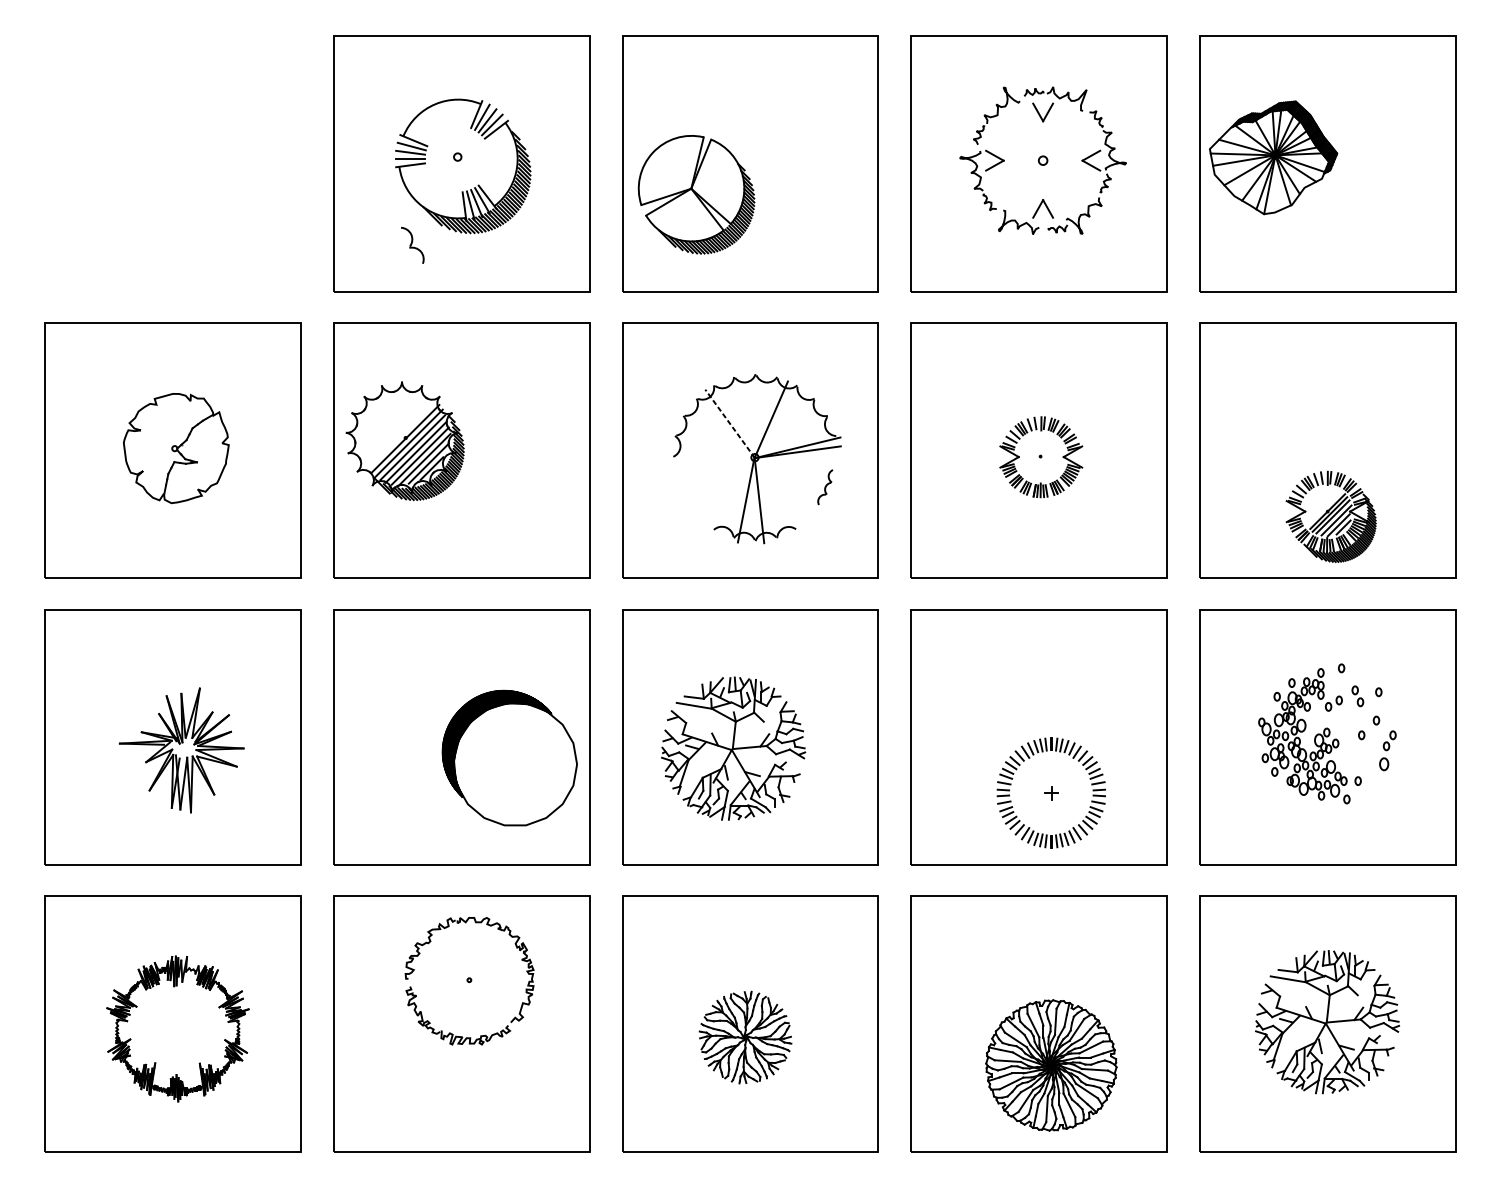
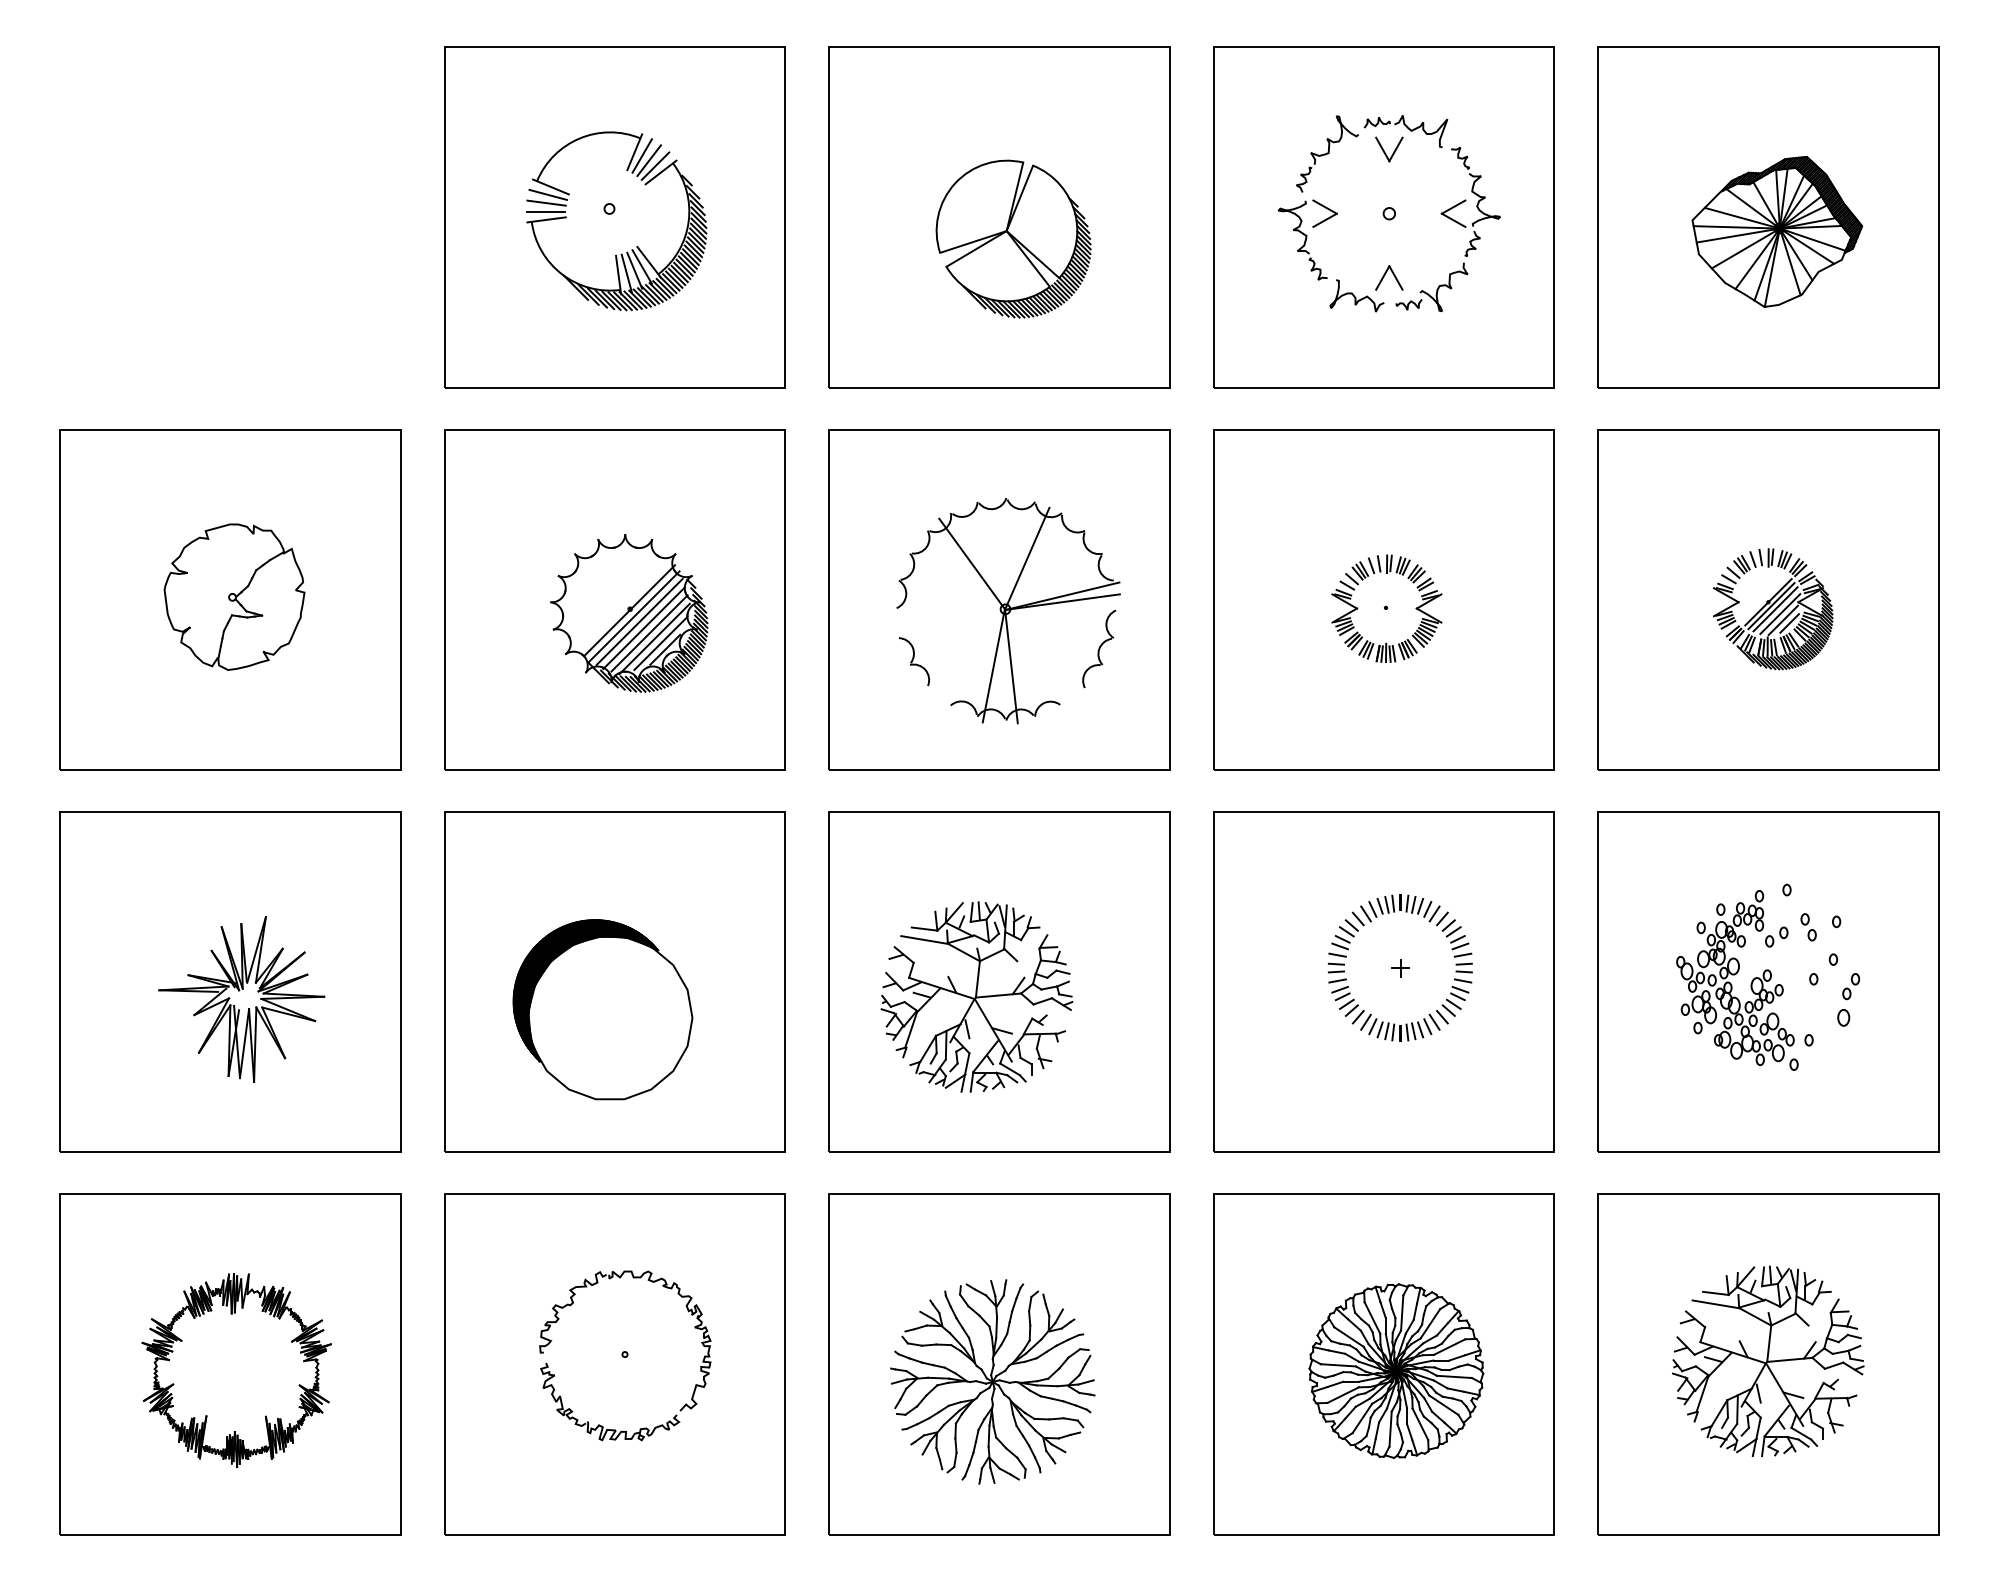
part: (1273, 157) -> (1777, 231), moved
part: (696, 194) -> (1013, 238), moved
part: (412, 245) -> (914, 661), moved
line: (730, 423) -> (972, 563), dashed -> solid
part: (405, 441) -> (629, 613), moved
part: (825, 487) -> (1099, 648), size x1.67
part: (1330, 517) -> (1772, 609), moved
part: (509, 758) -> (602, 1009), moved
part: (1051, 792) -> (1400, 967), moved
part: (469, 980) -> (625, 1355), moved
part: (745, 1037) -> (992, 1381), size x1.67
part: (1051, 1065) -> (1396, 1370), moved

